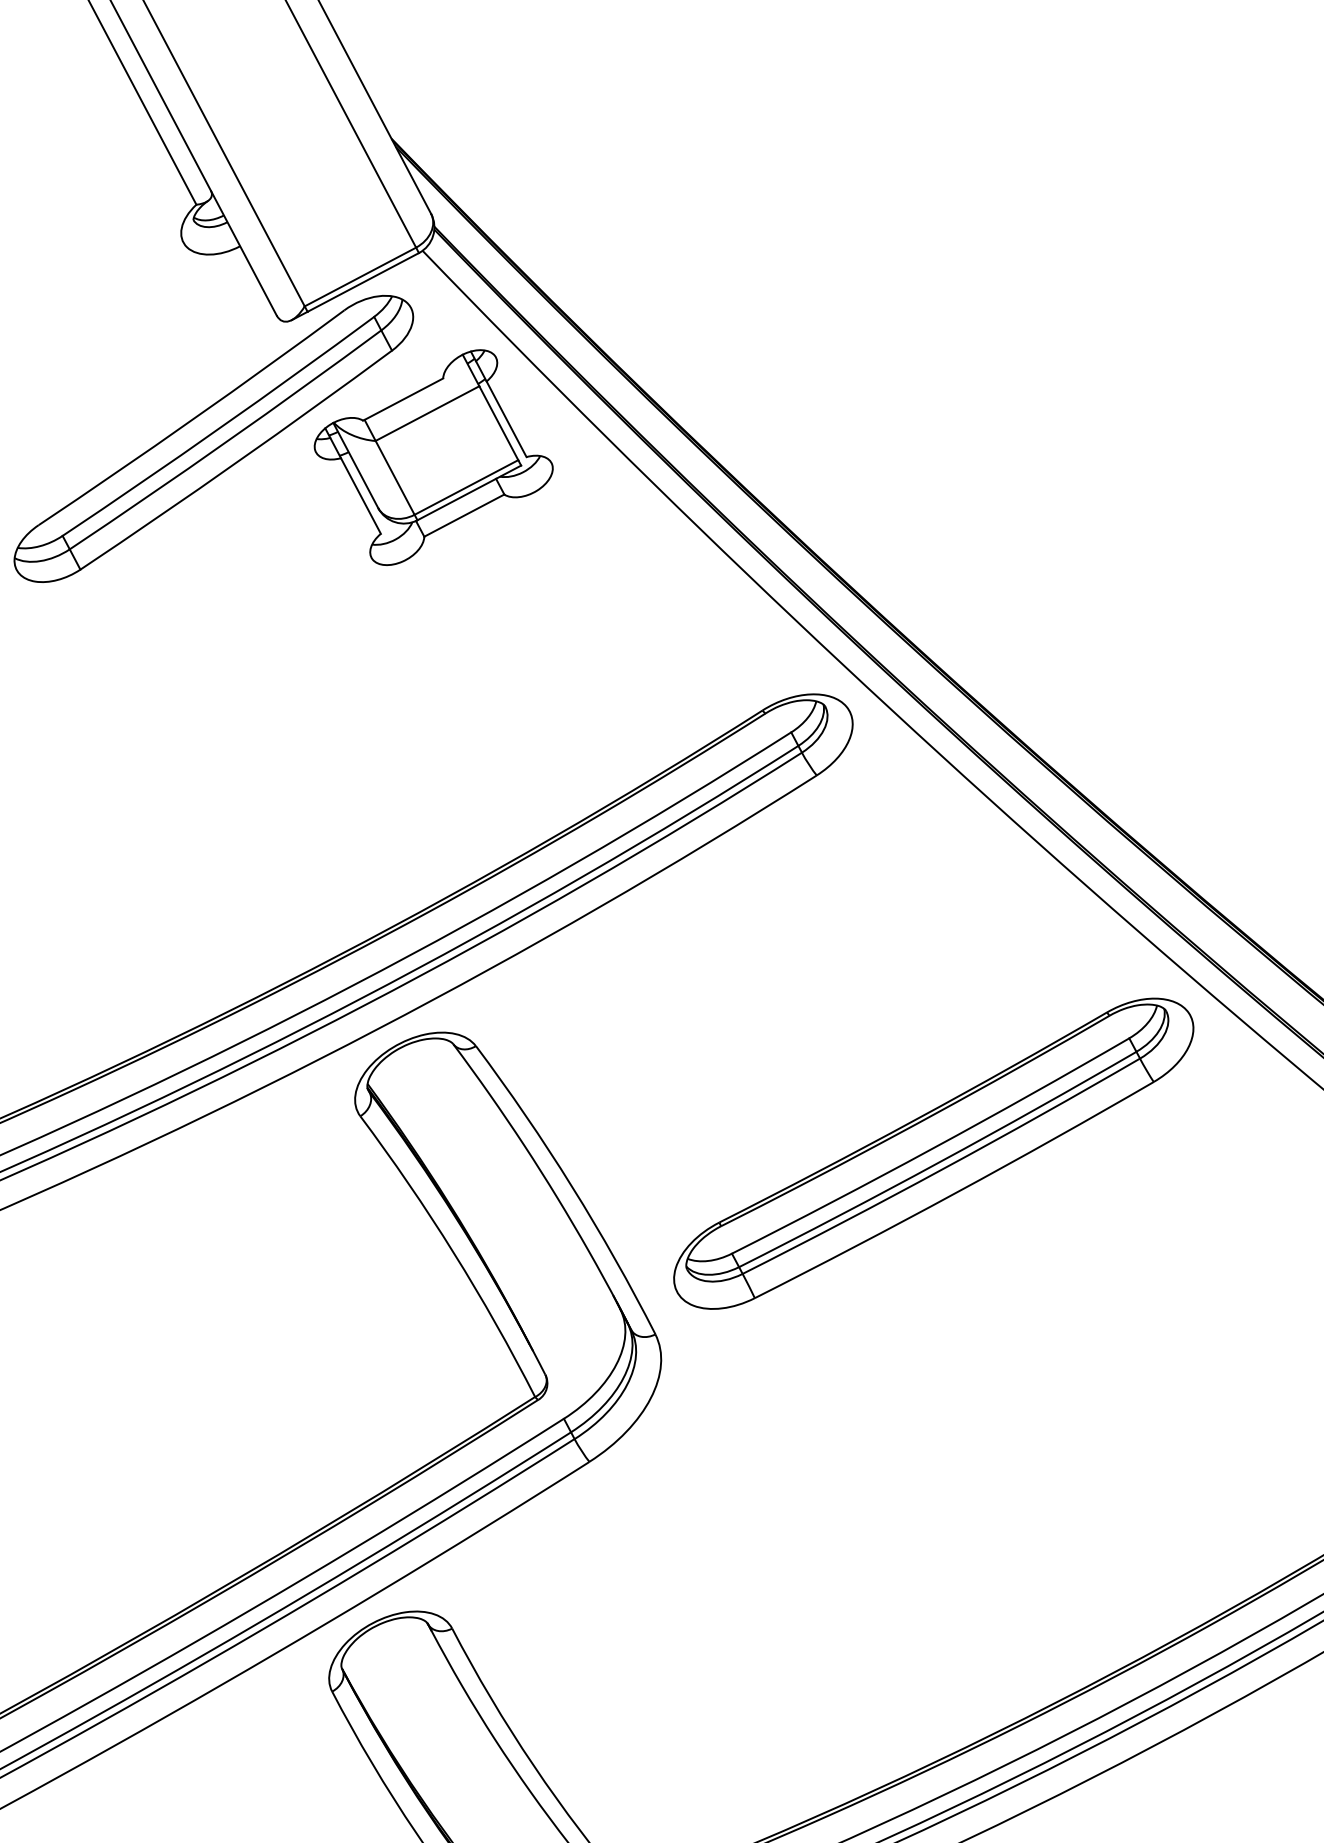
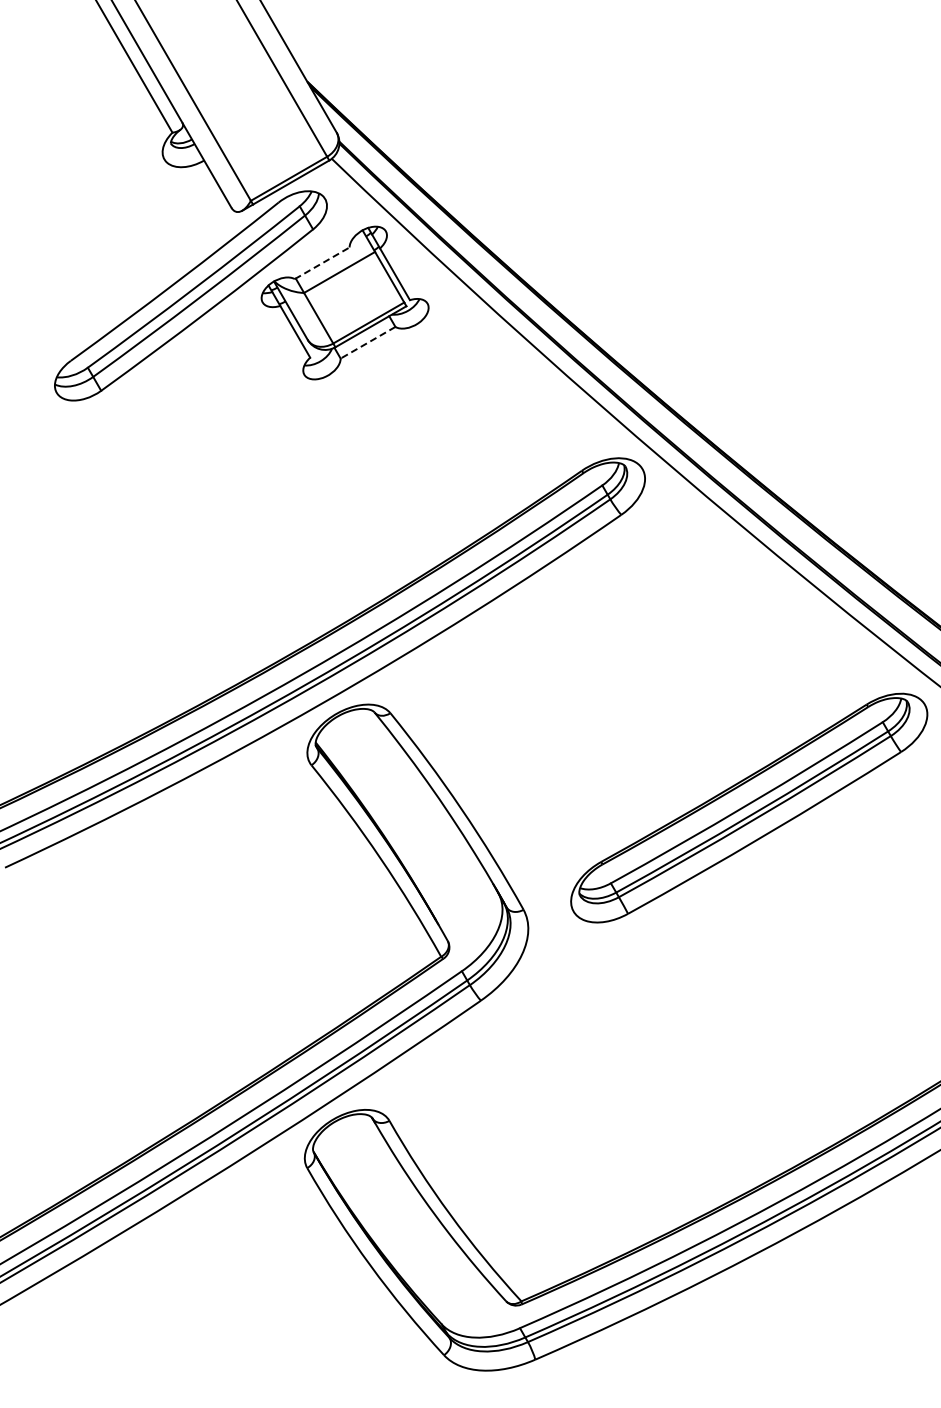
line: (403, 399) -> (322, 263), solid -> dashed
line: (464, 515) -> (368, 342), solid -> dashed
part: (934, 1152) -> (749, 807), moved

